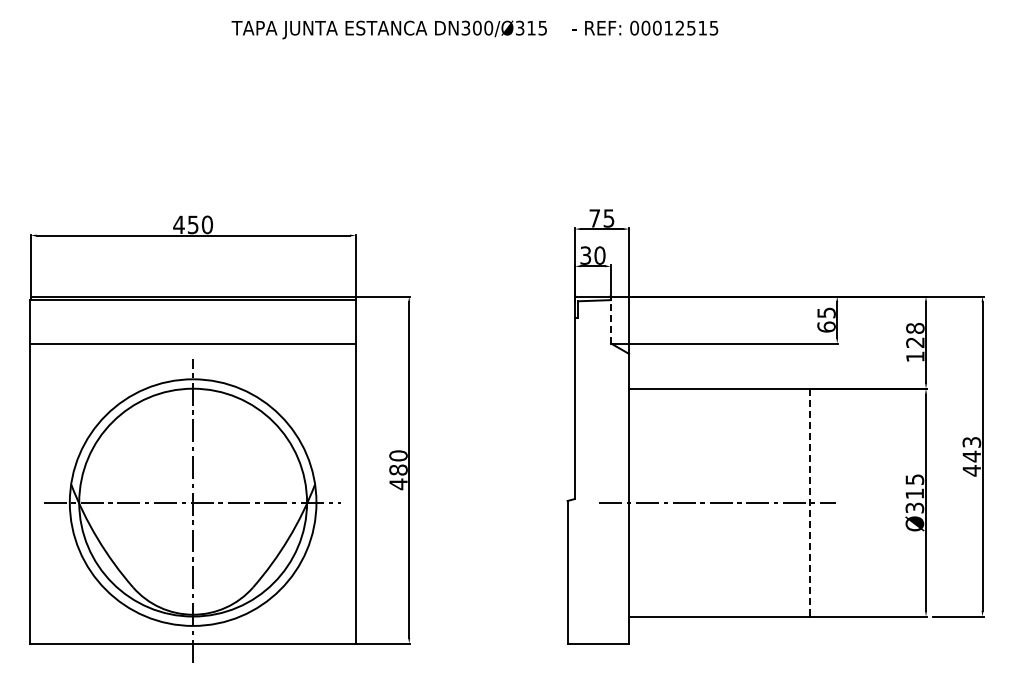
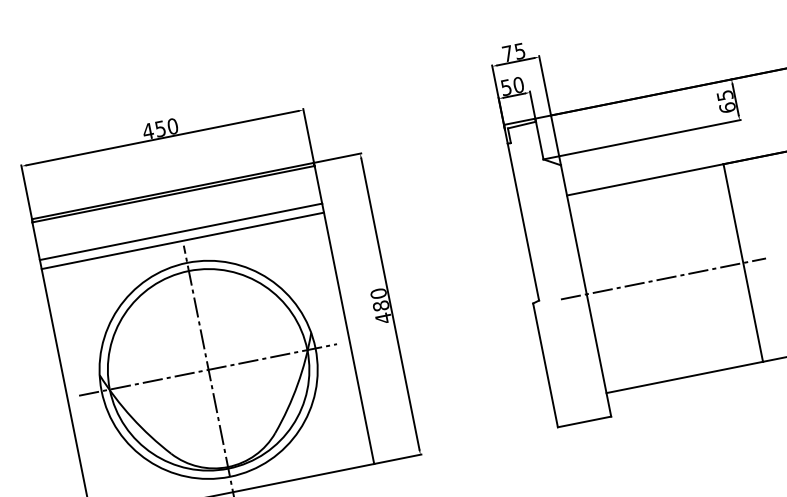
text: (586, 255) -> (506, 87), 30 -> 50
line: (611, 321) -> (540, 140), dashed -> solid
line: (192, 353) -> (182, 240), added
line: (809, 502) -> (743, 262), dashed -> solid

